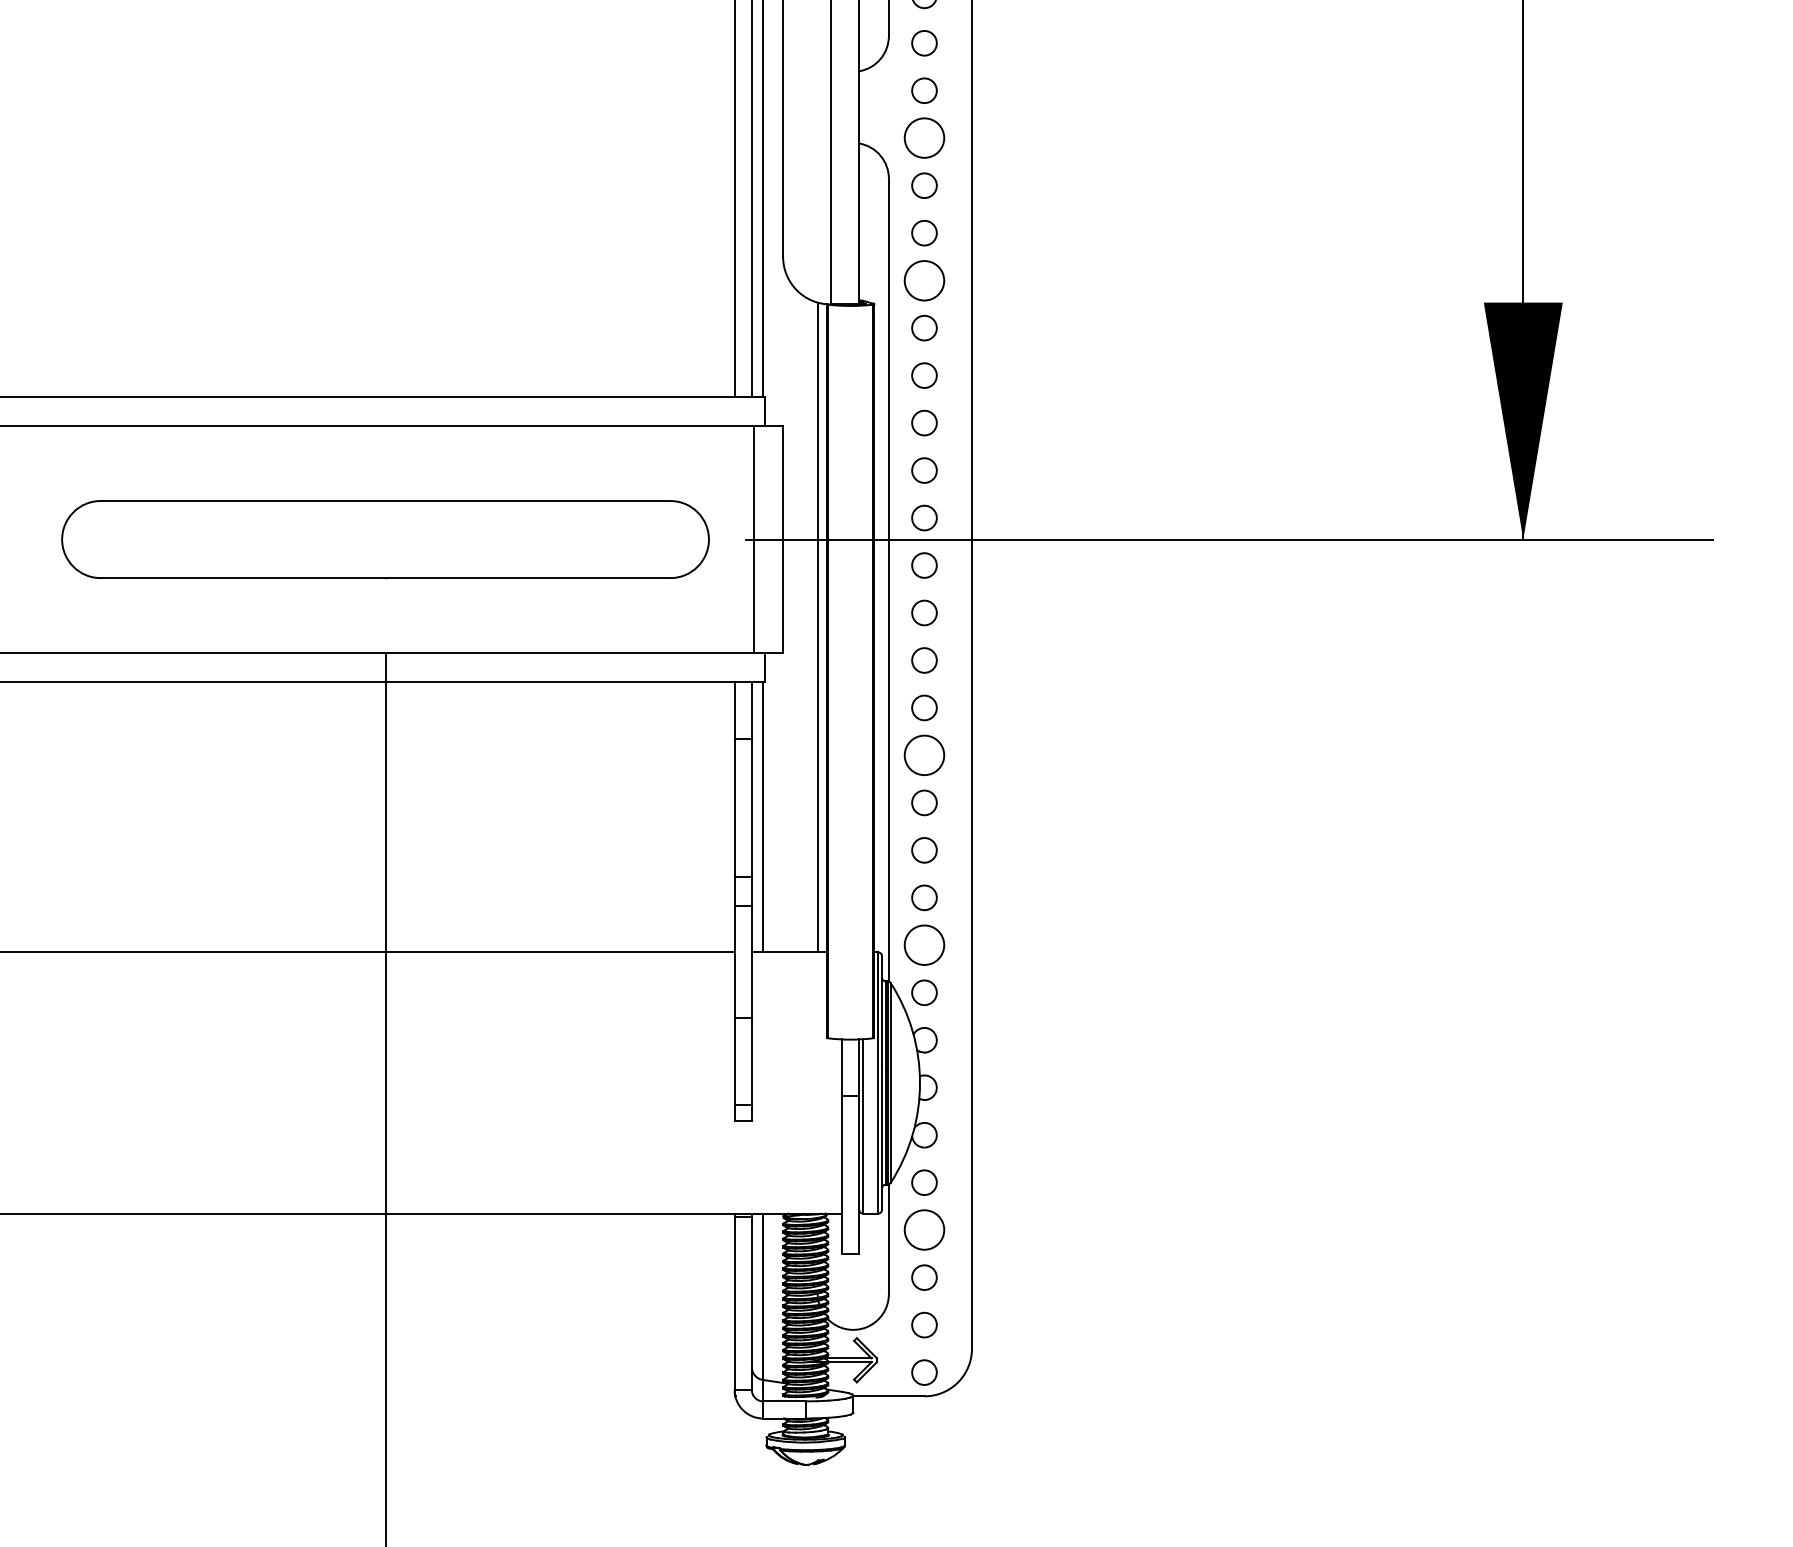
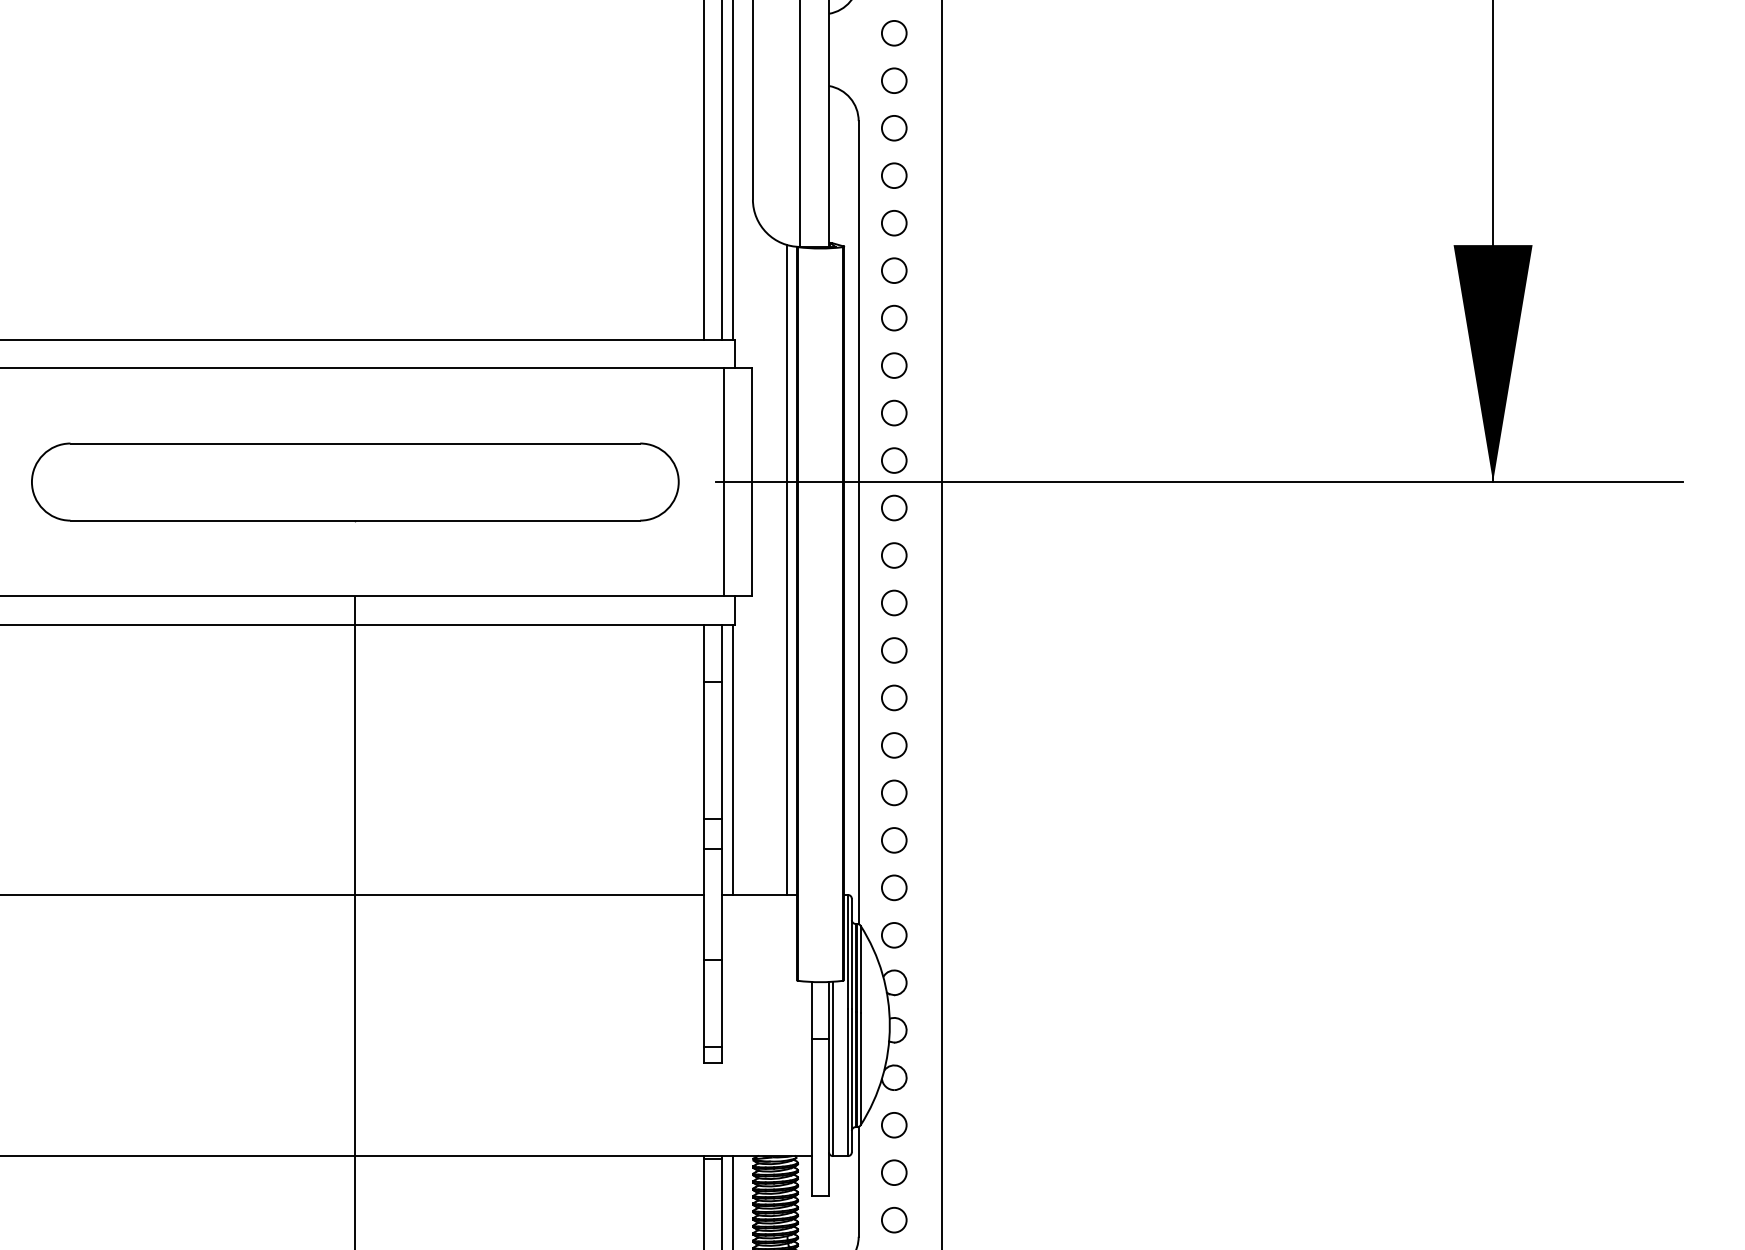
circle: (924, 138) -> (894, 81), size x0.62
circle: (924, 280) -> (894, 223), size x0.62
circle: (924, 755) -> (894, 698), size x0.62
circle: (924, 945) -> (894, 888), size x0.62
circle: (924, 1230) -> (894, 1173), size x0.62

